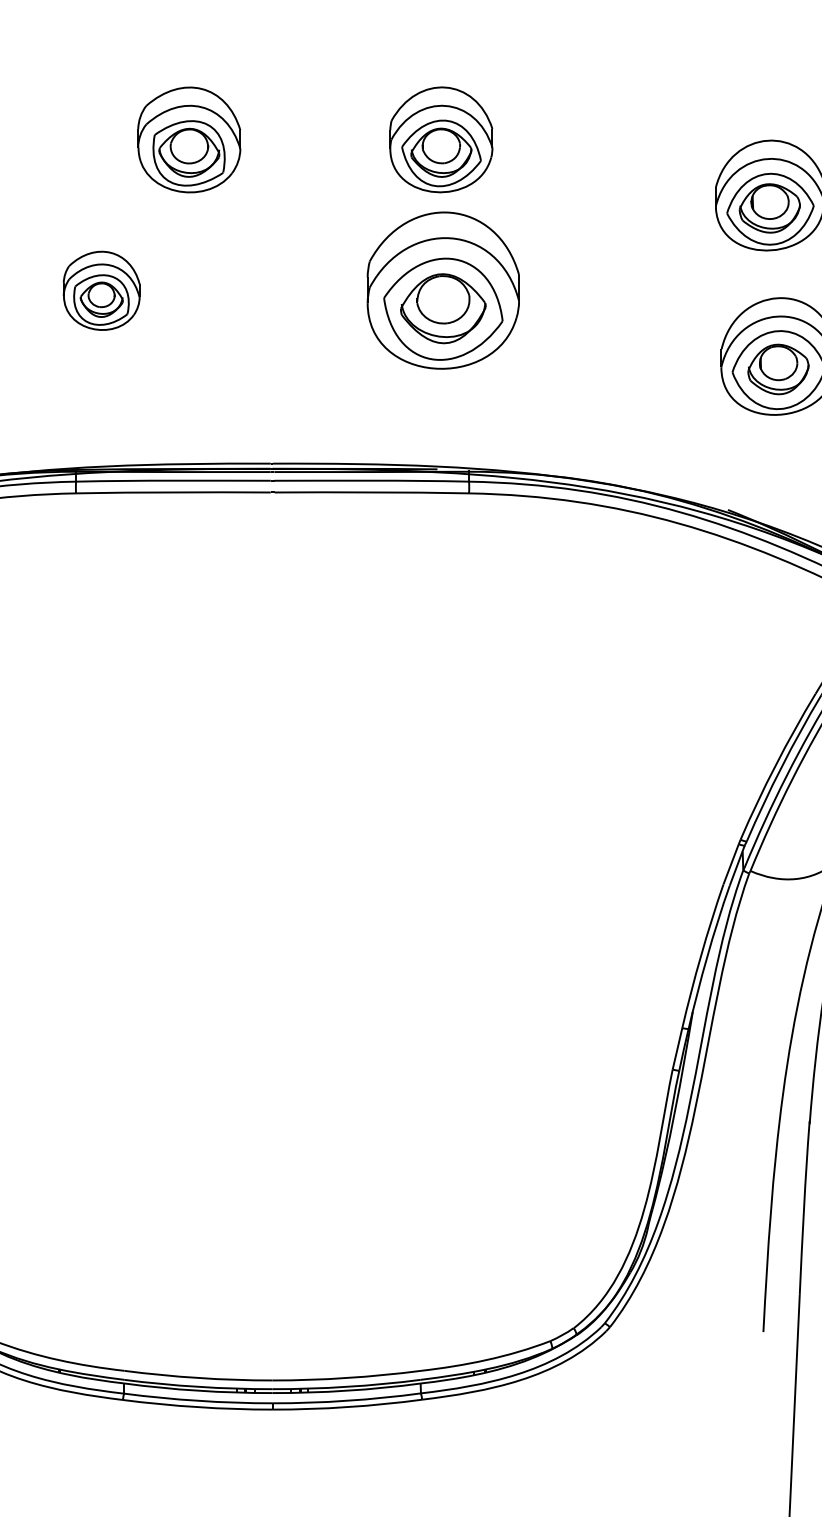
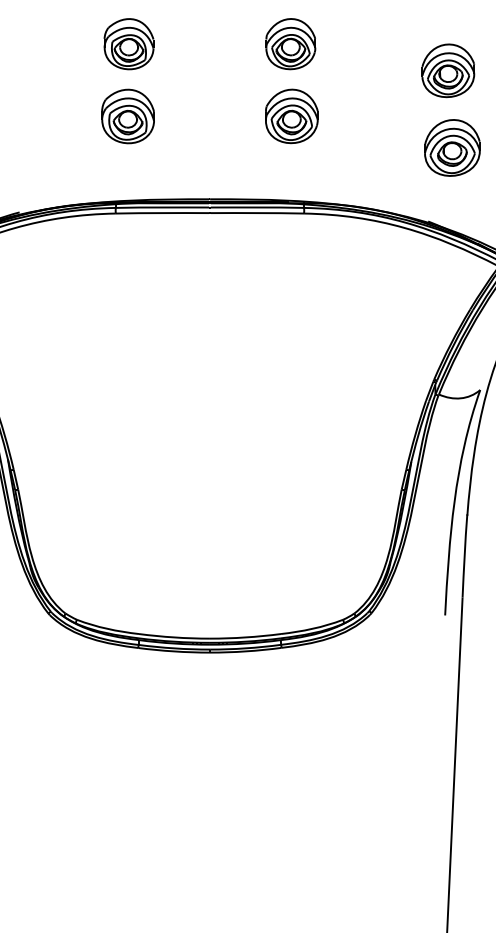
part: (188, 140) -> (128, 44), moved
part: (100, 290) -> (127, 116), size x1.43
part: (442, 290) -> (291, 116), size x0.71

